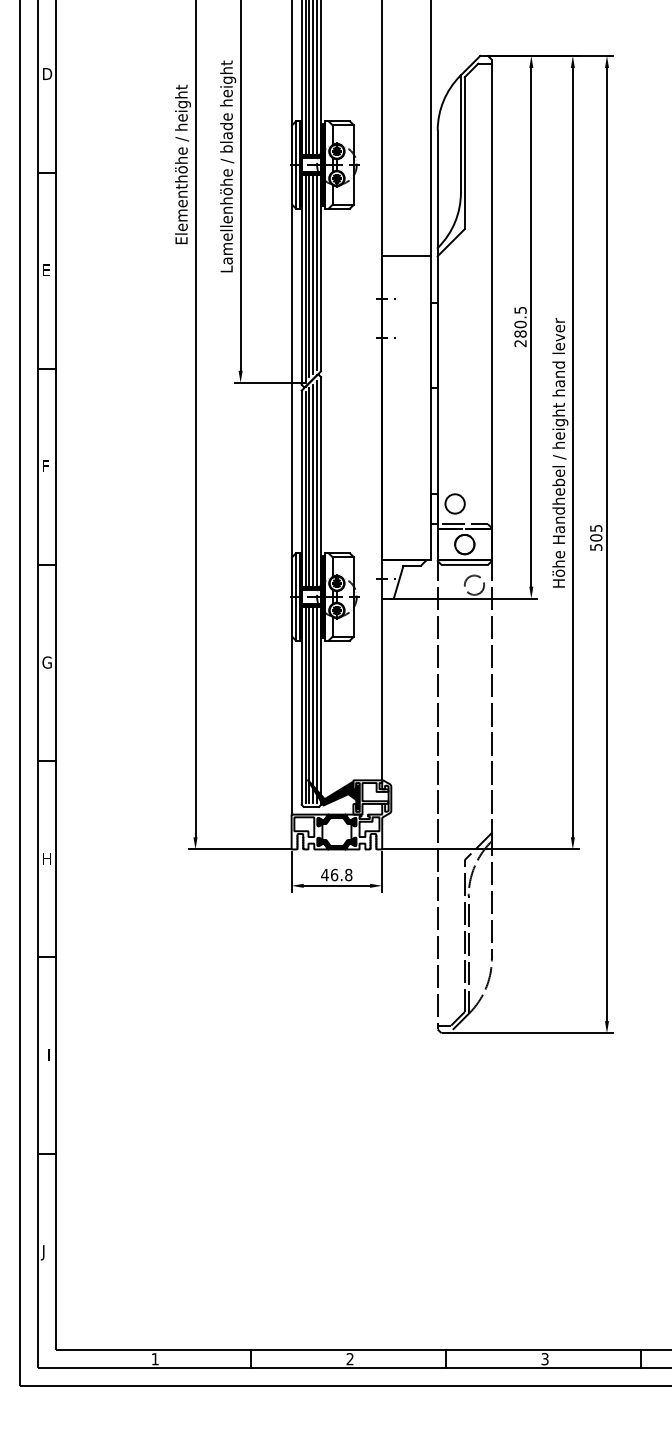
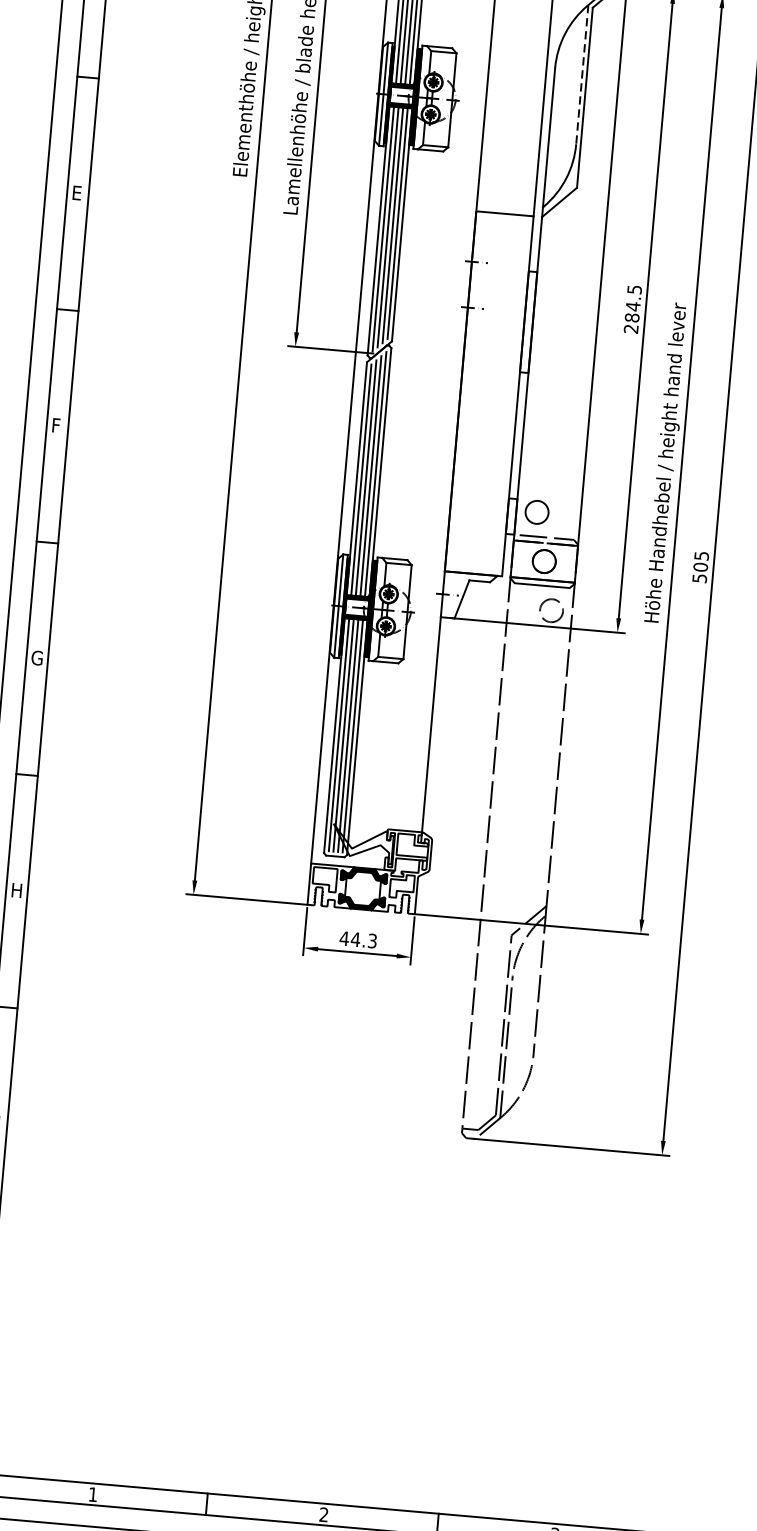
line: (460, 134) -> (581, 75), solid -> dashed
text: (520, 324) -> (633, 306), 280.5 -> 284.5
fill: (332, 794) -> (361, 843), removed
text: (341, 874) -> (364, 939), 46.8 -> 44.3

